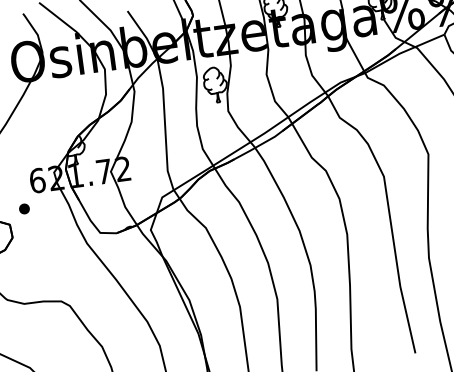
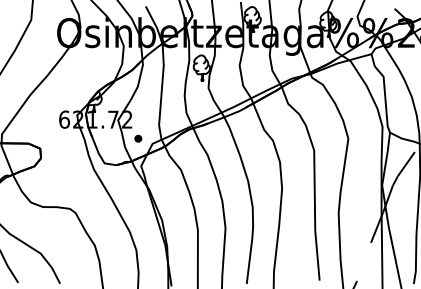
part: (24, 208) -> (138, 138), moved

